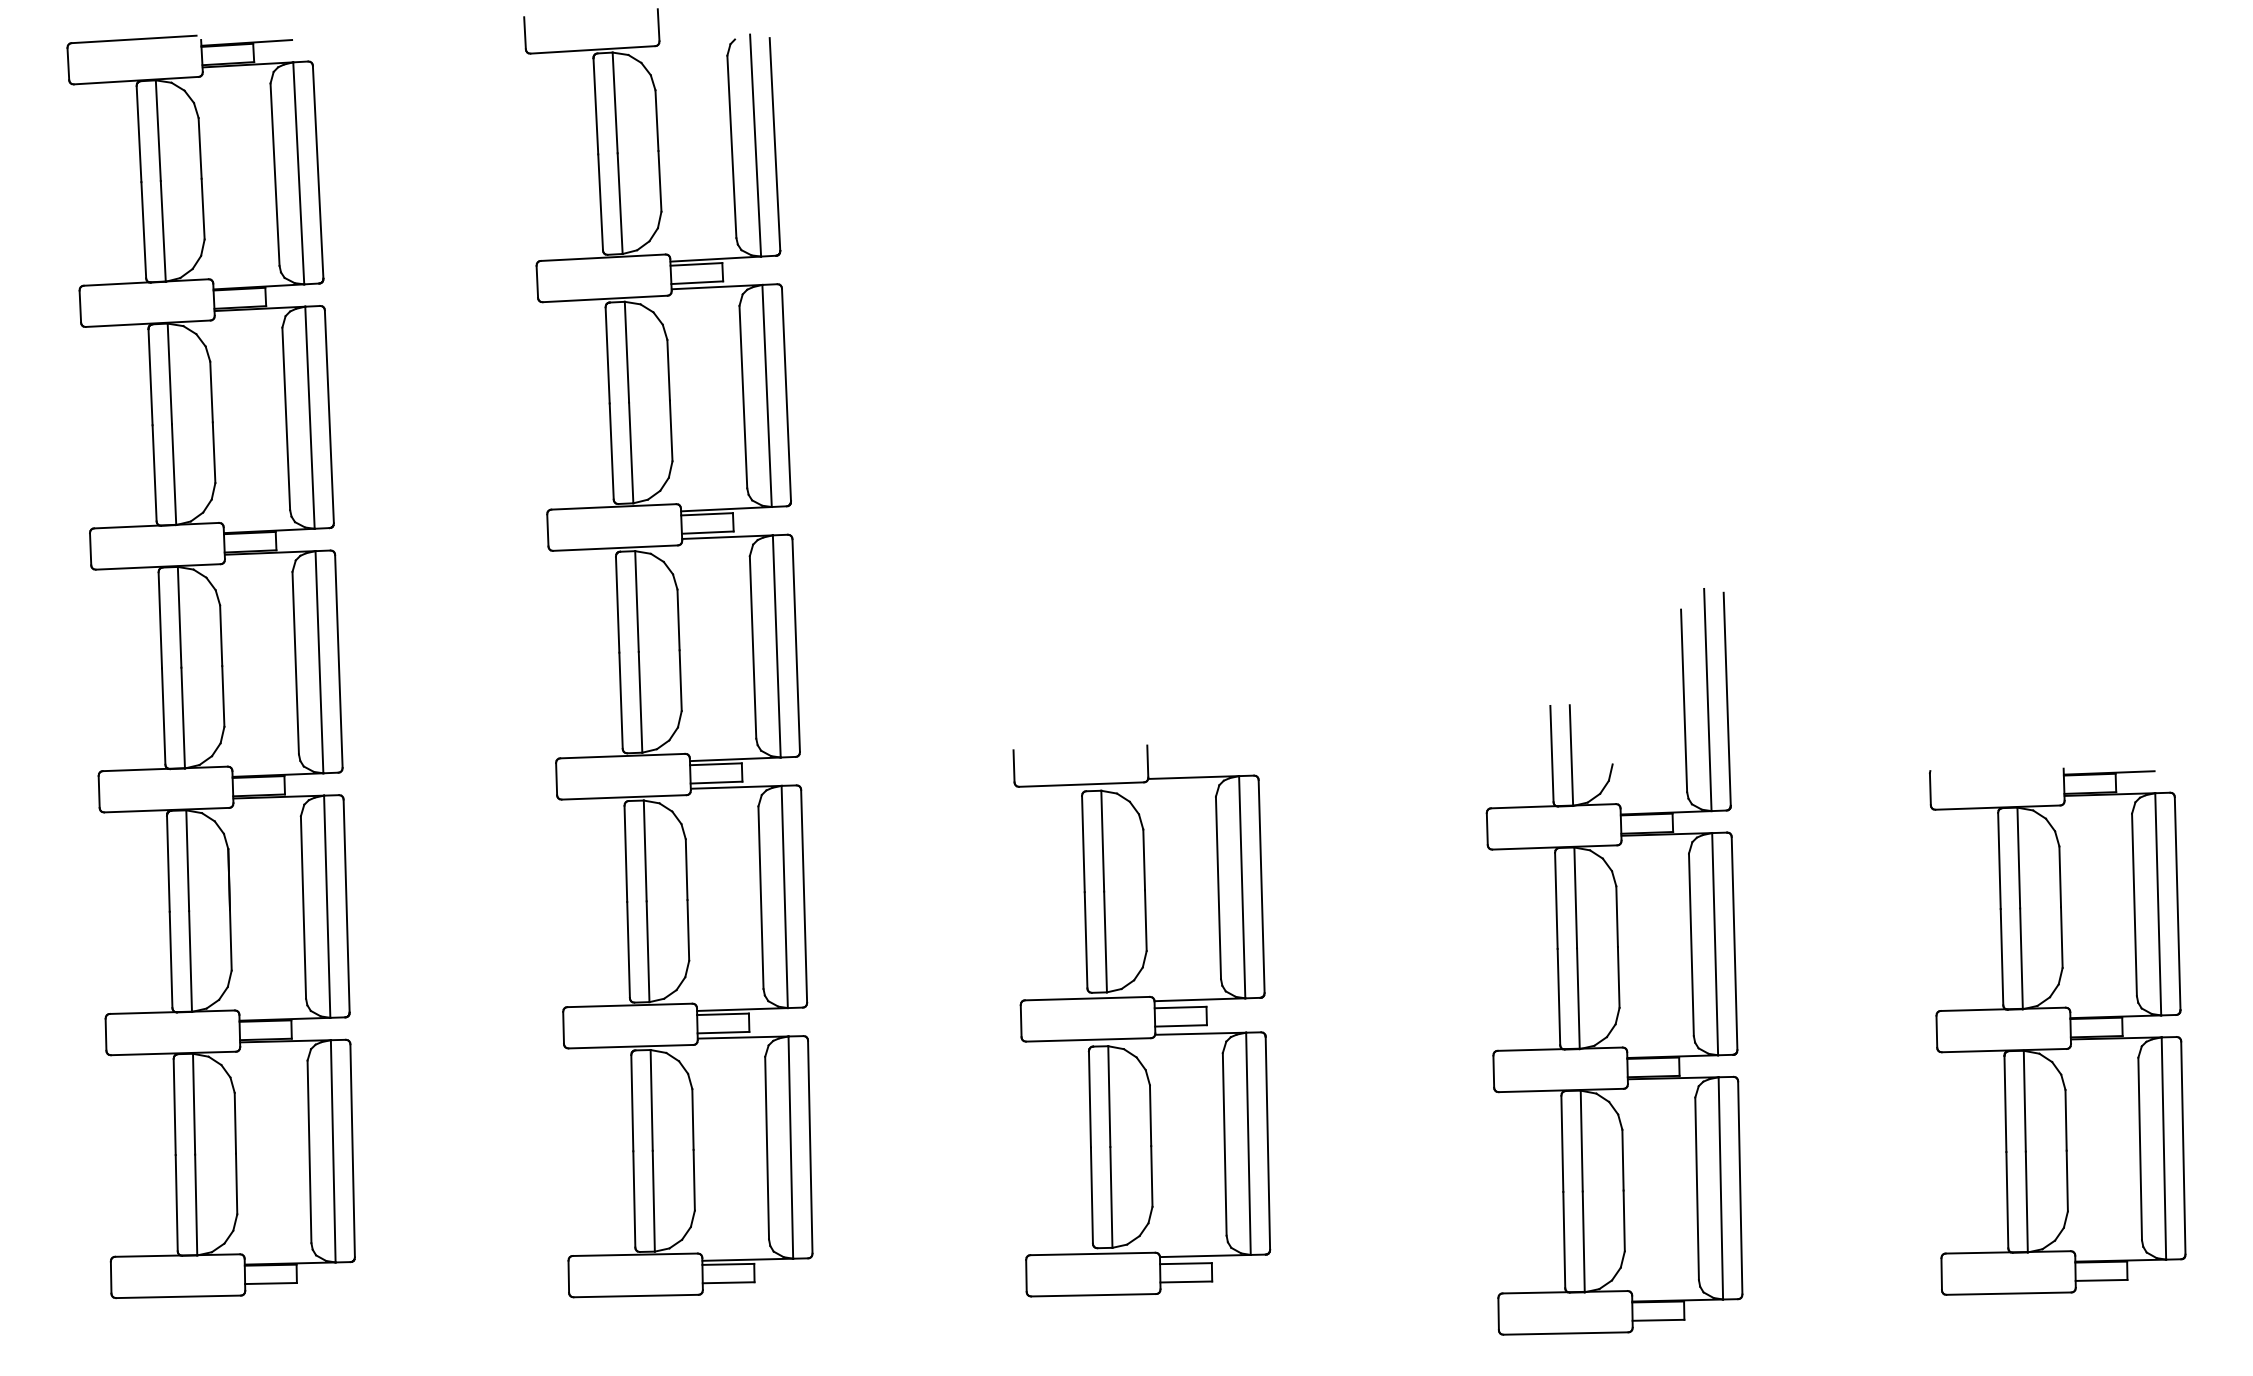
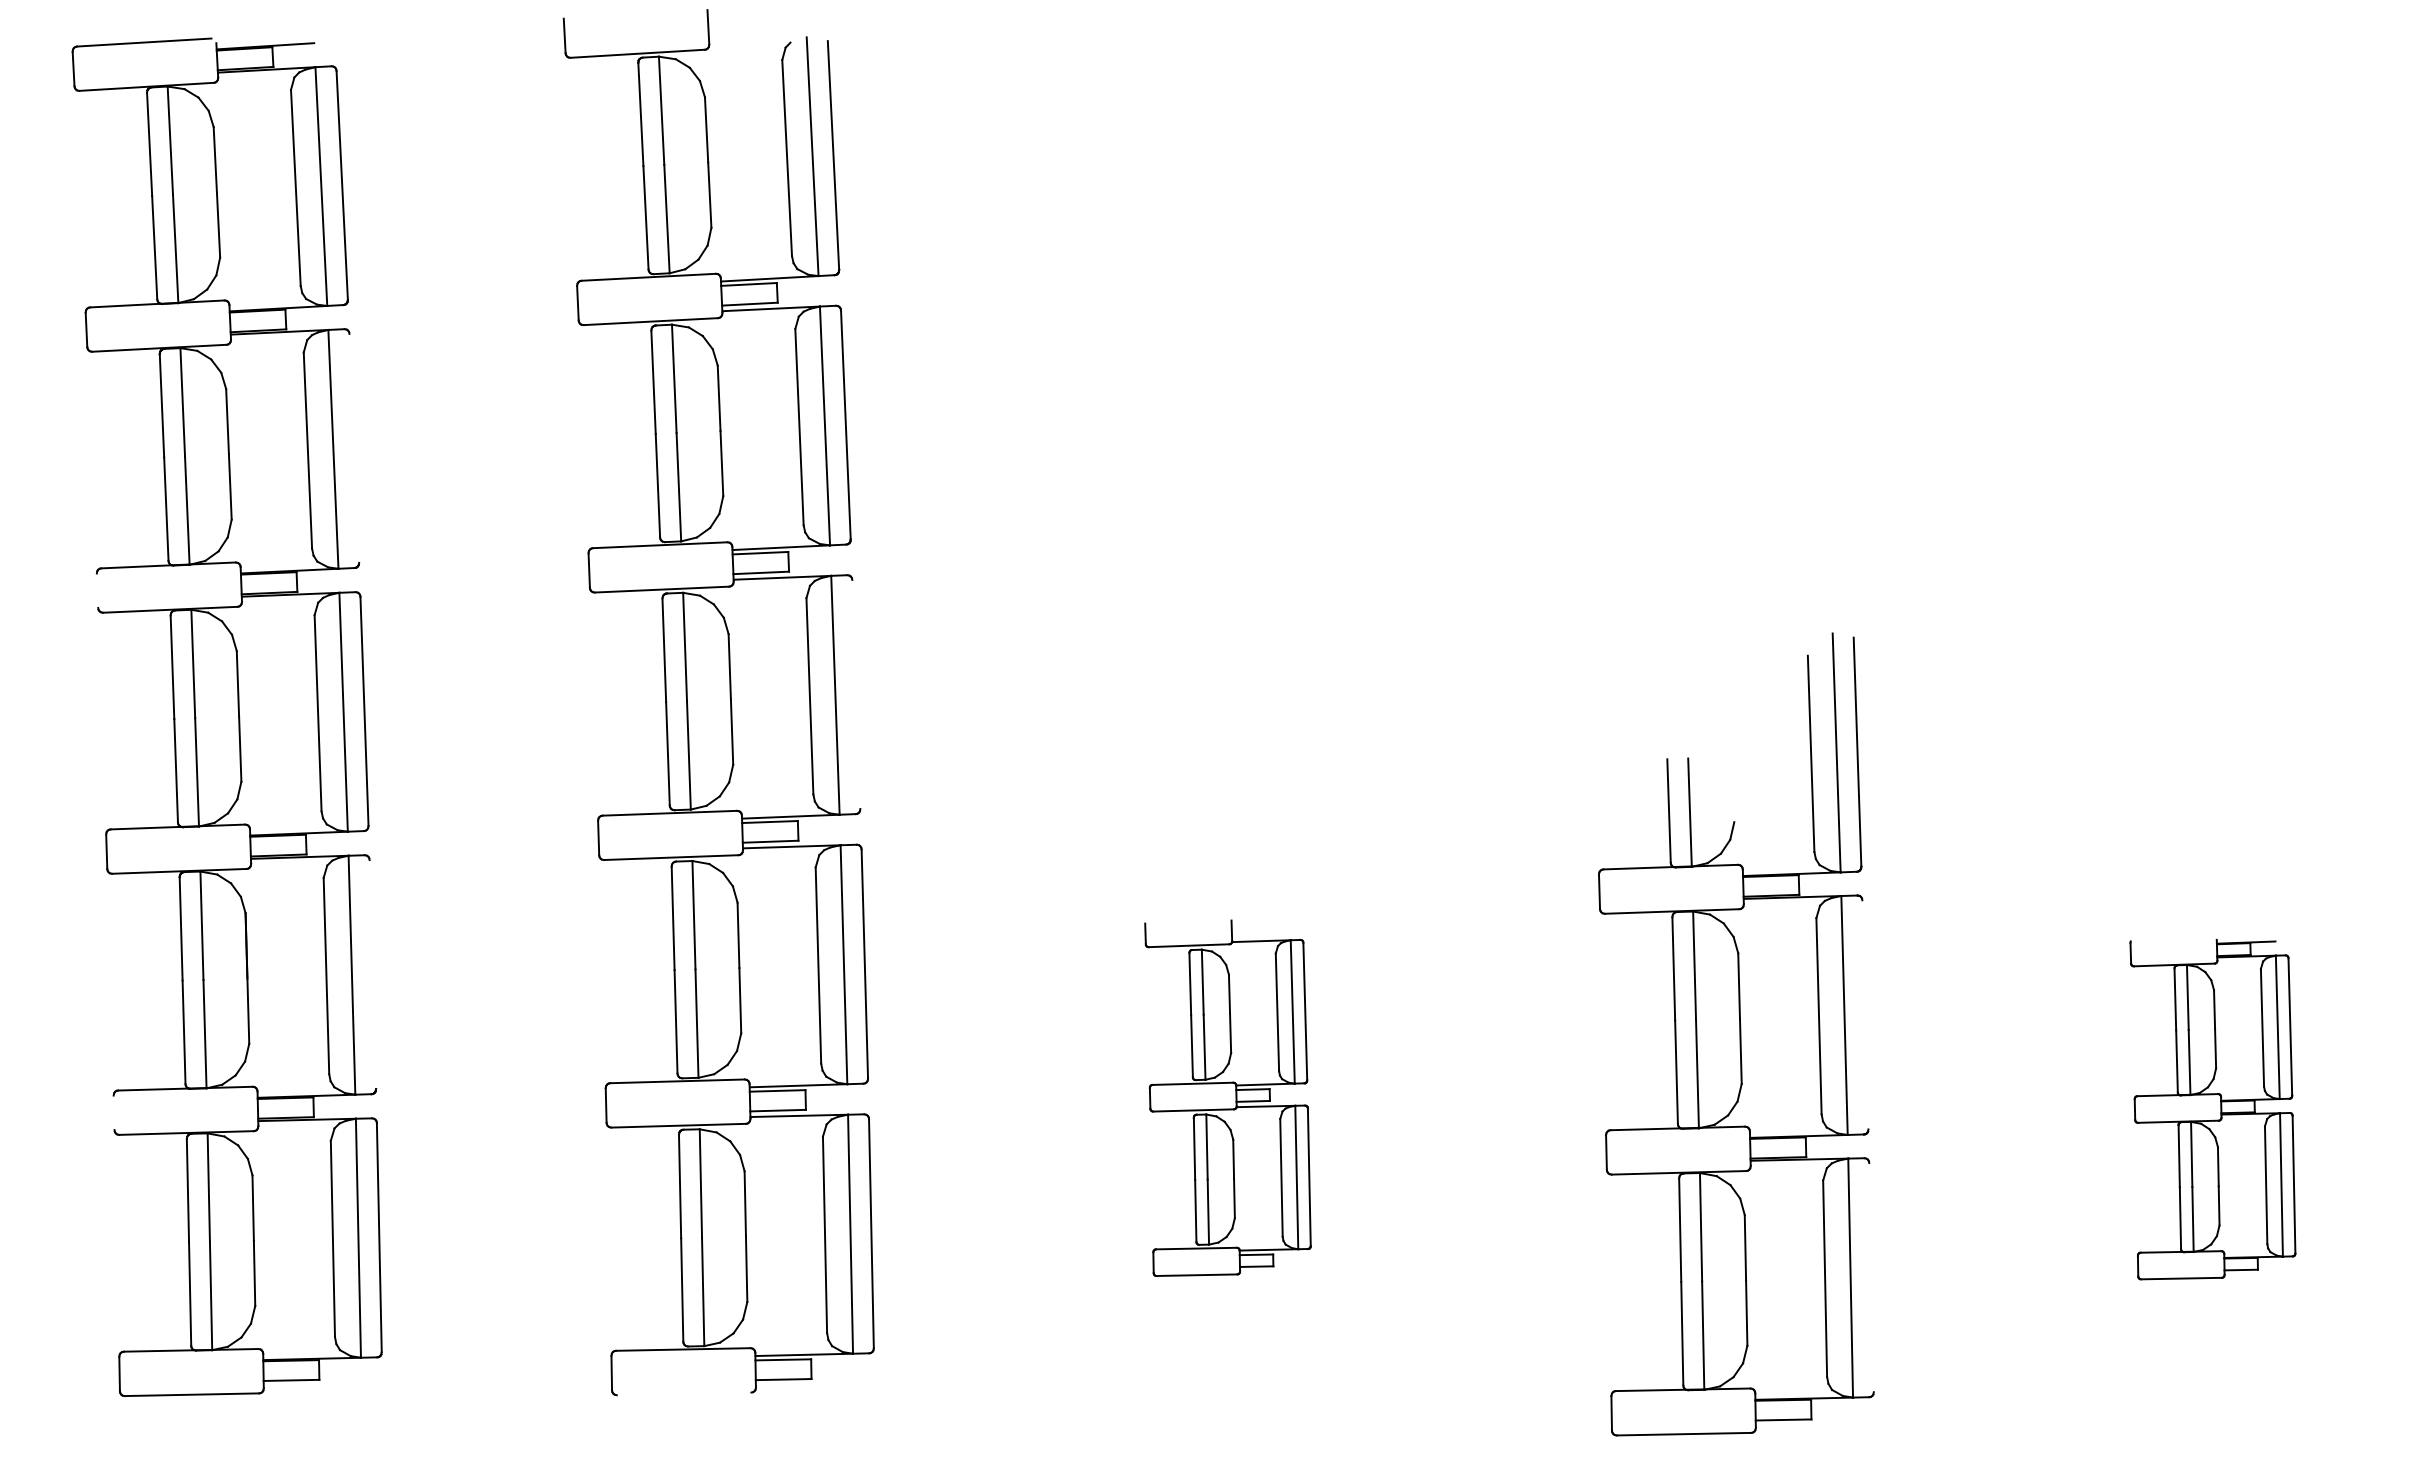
line: (329, 416) -> (354, 447), removed
line: (90, 548) -> (97, 590), removed
line: (796, 645) -> (856, 694), removed
line: (346, 906) -> (372, 974), removed
line: (1734, 943) -> (1865, 1014), removed
part: (1141, 1021) -> (1227, 1098), size x0.6
part: (2057, 1031) -> (2212, 1109), size x0.6
line: (105, 1034) -> (113, 1112), removed
line: (1740, 1187) -> (1871, 1277), removed
line: (635, 1295) -> (683, 1393), removed

